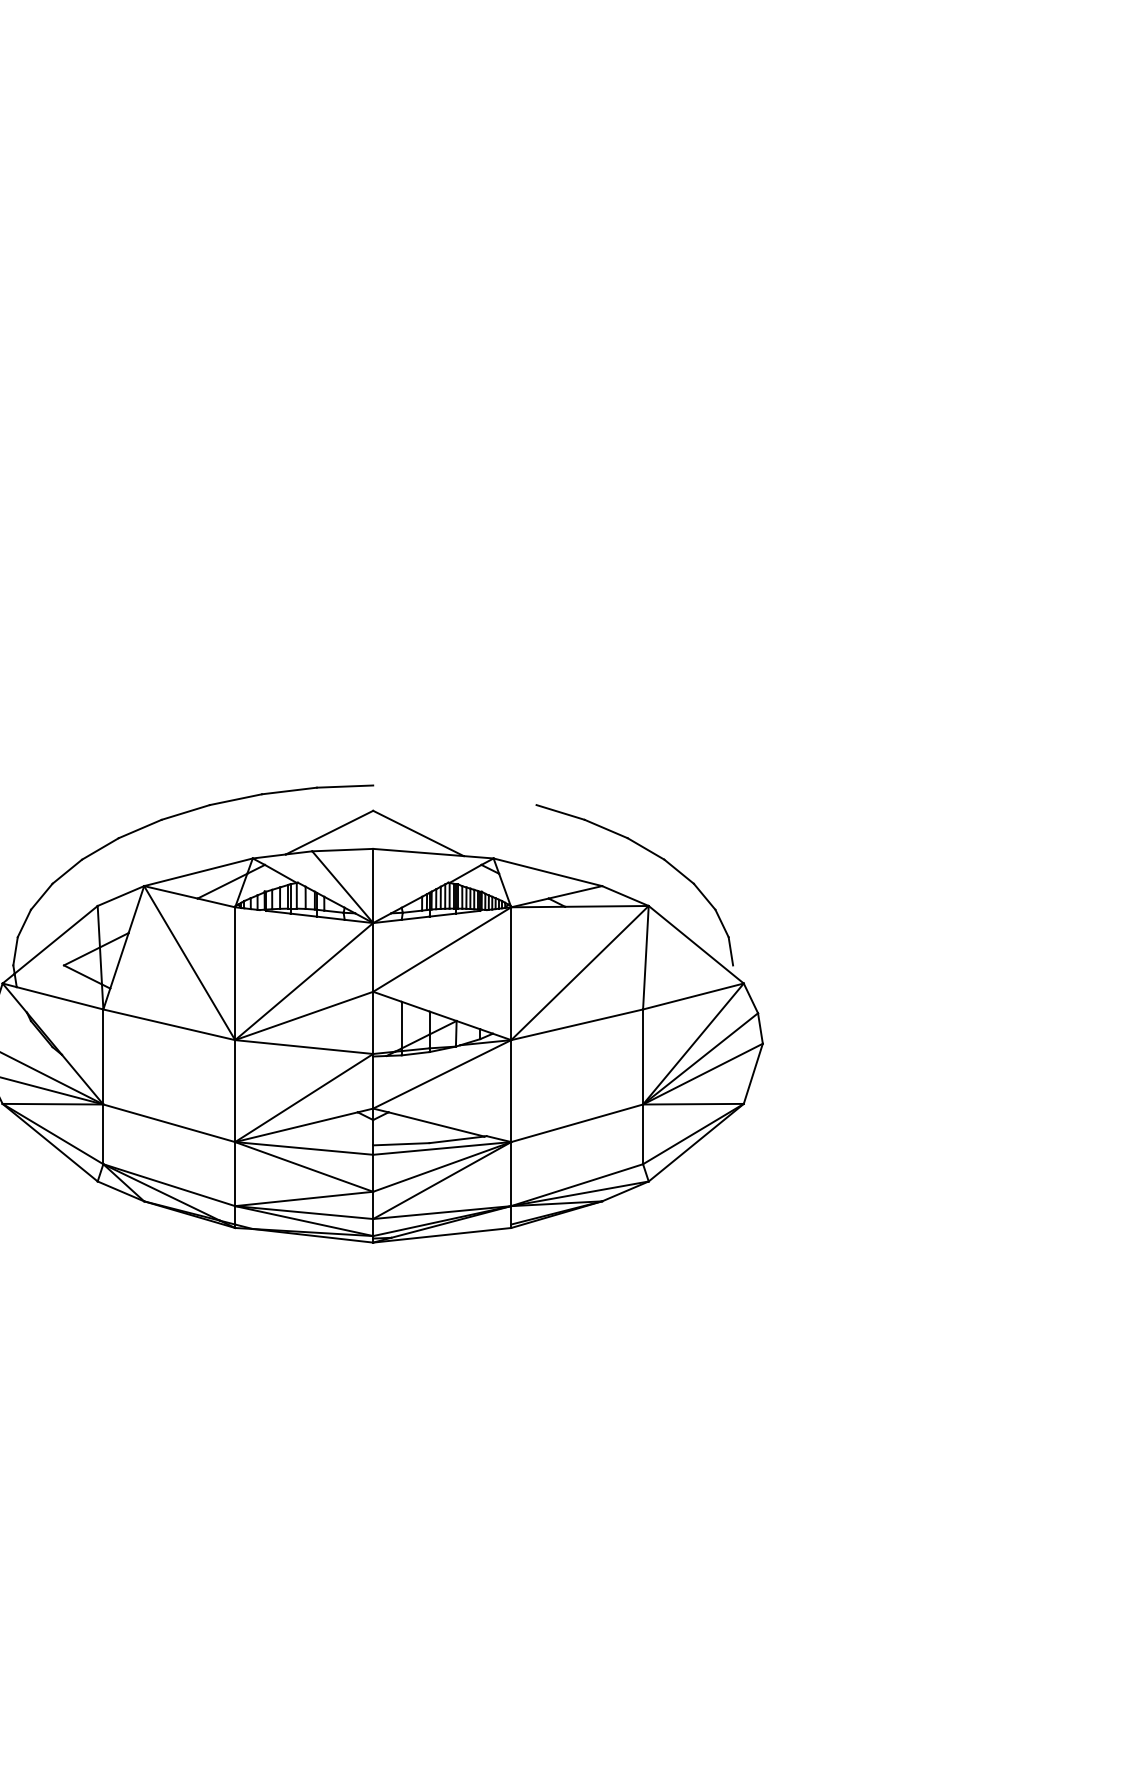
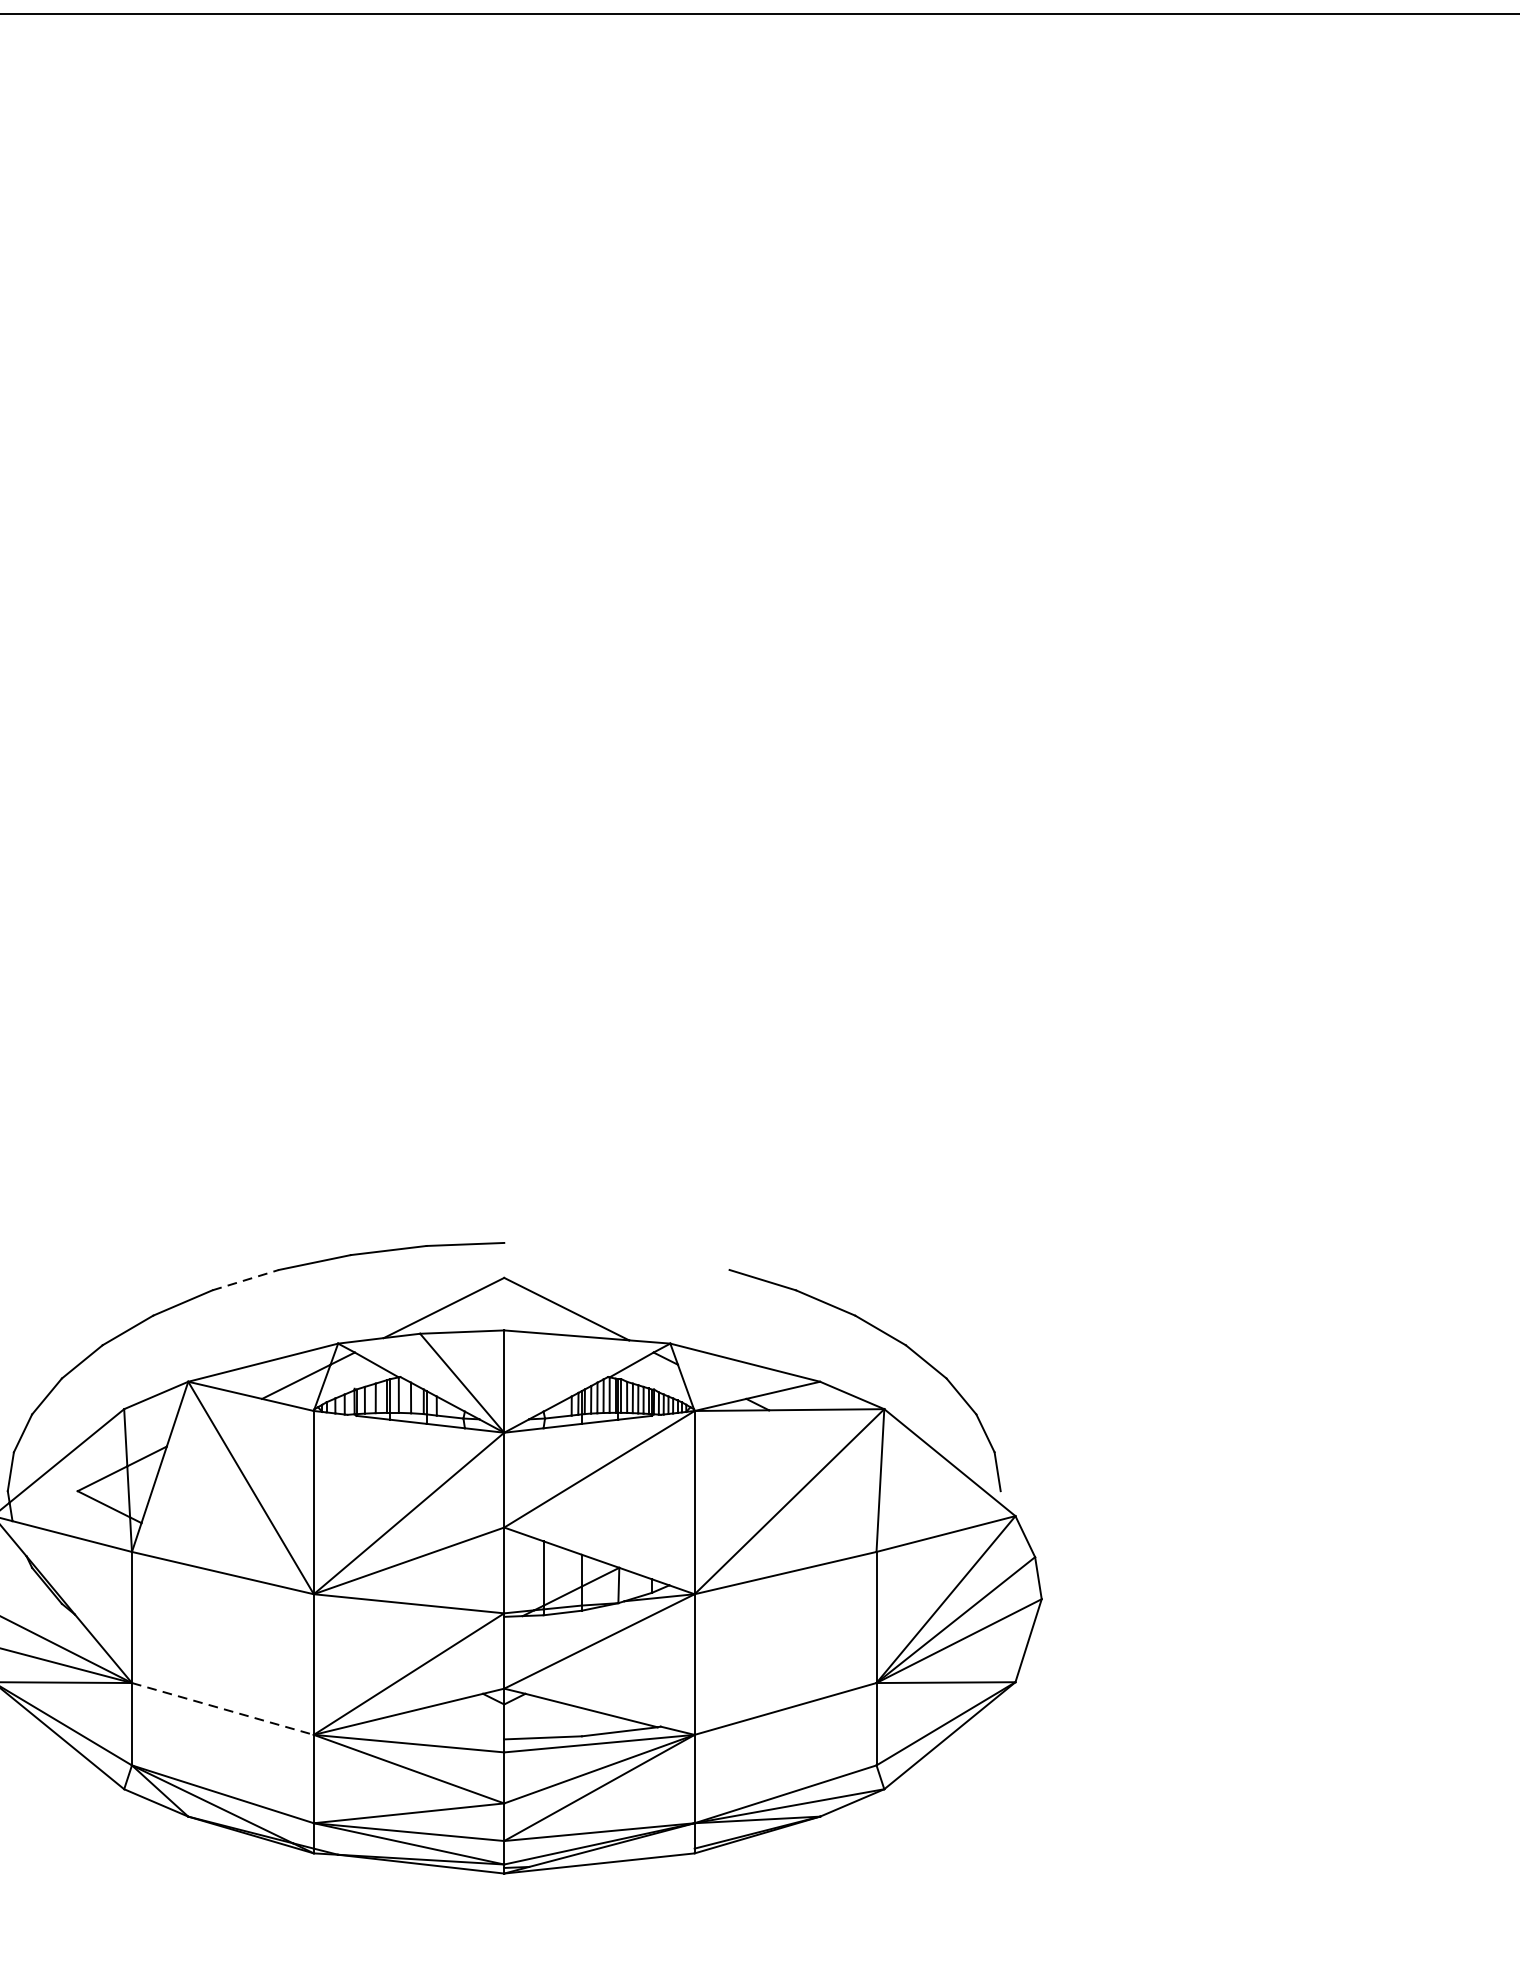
line: (186, 812) -> (246, 1280), solid -> dashed
line: (169, 1123) -> (223, 1709), solid -> dashed

